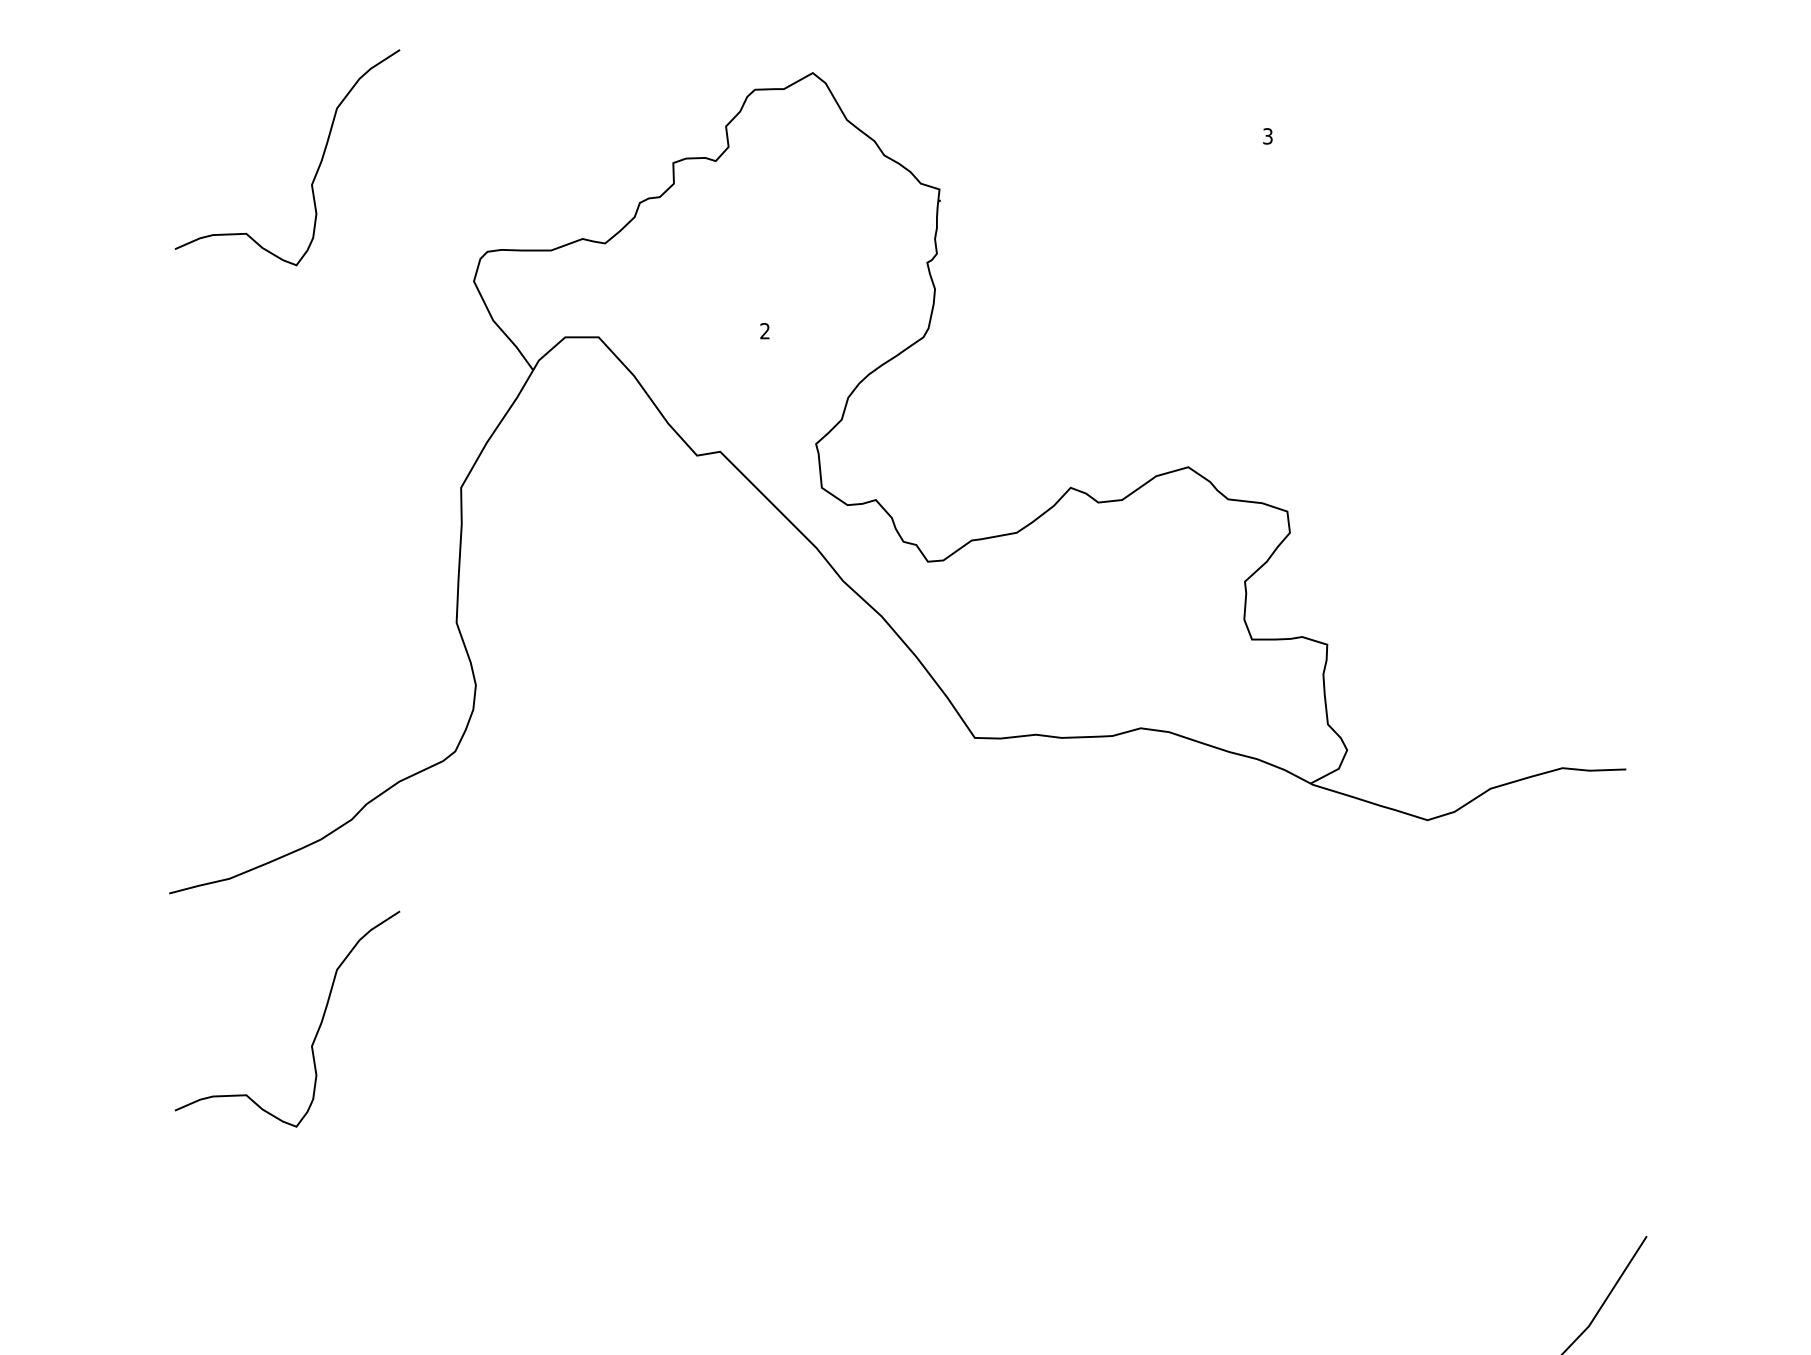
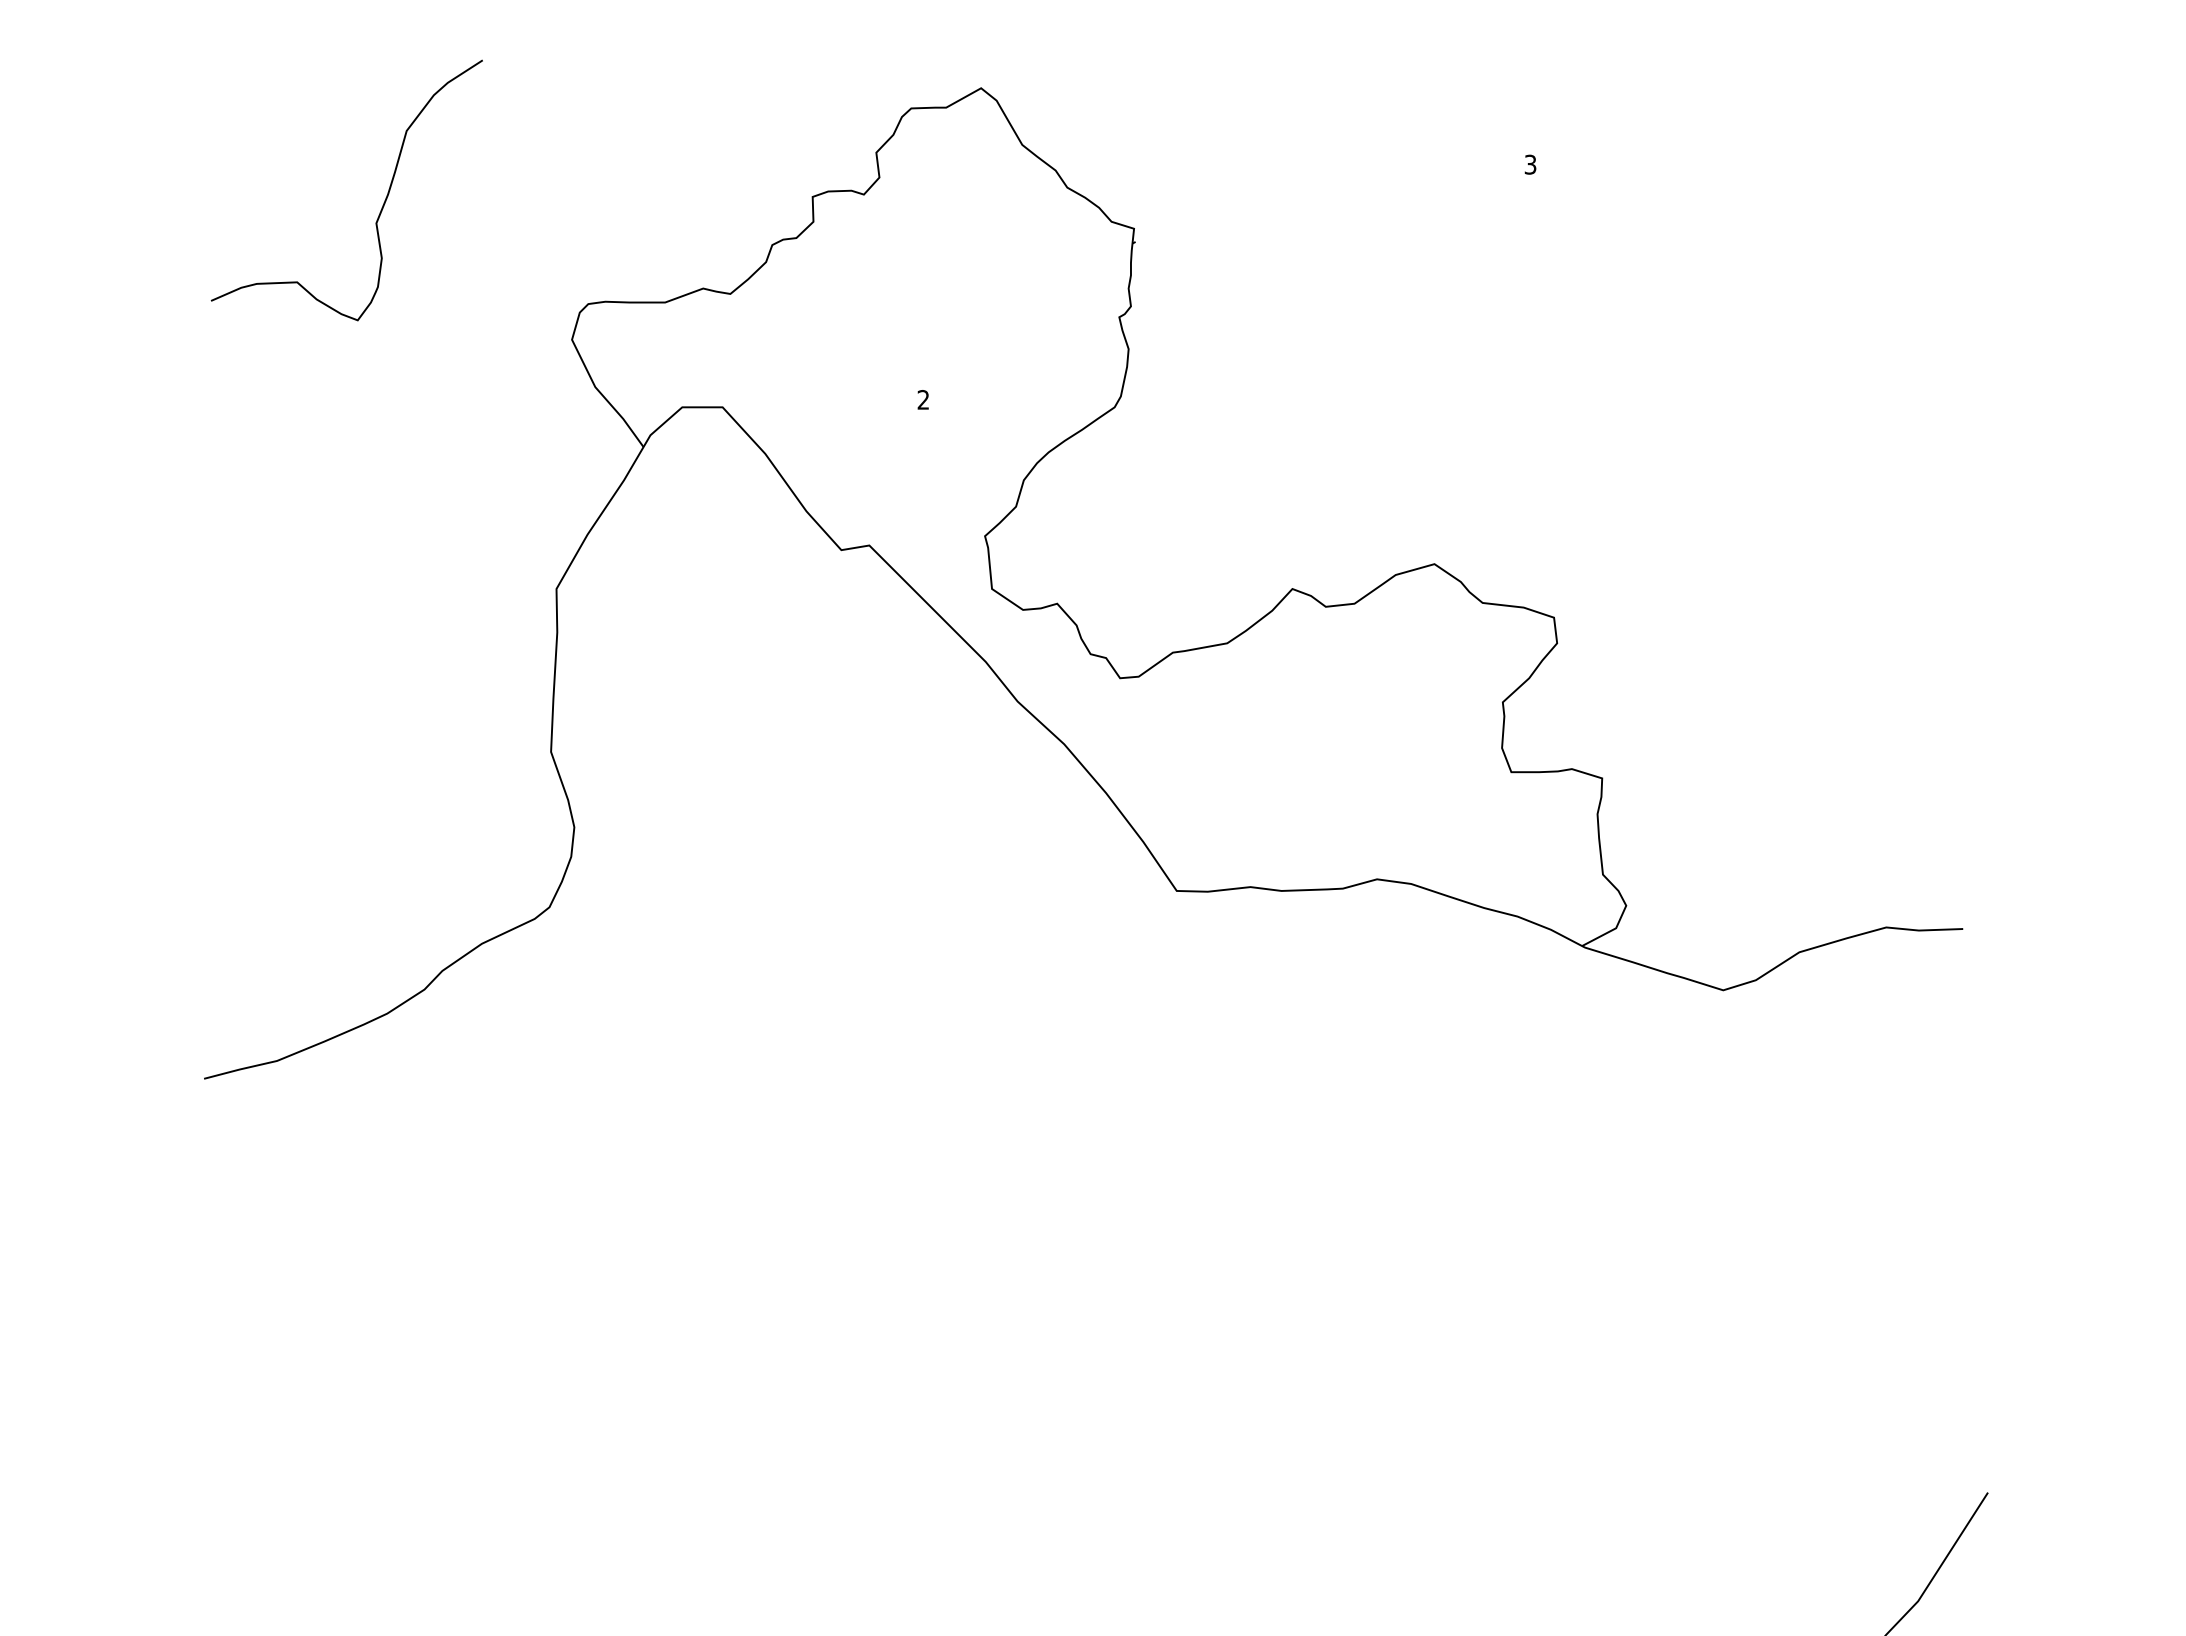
curve: (317, 1029) -> (383, 1242), removed

